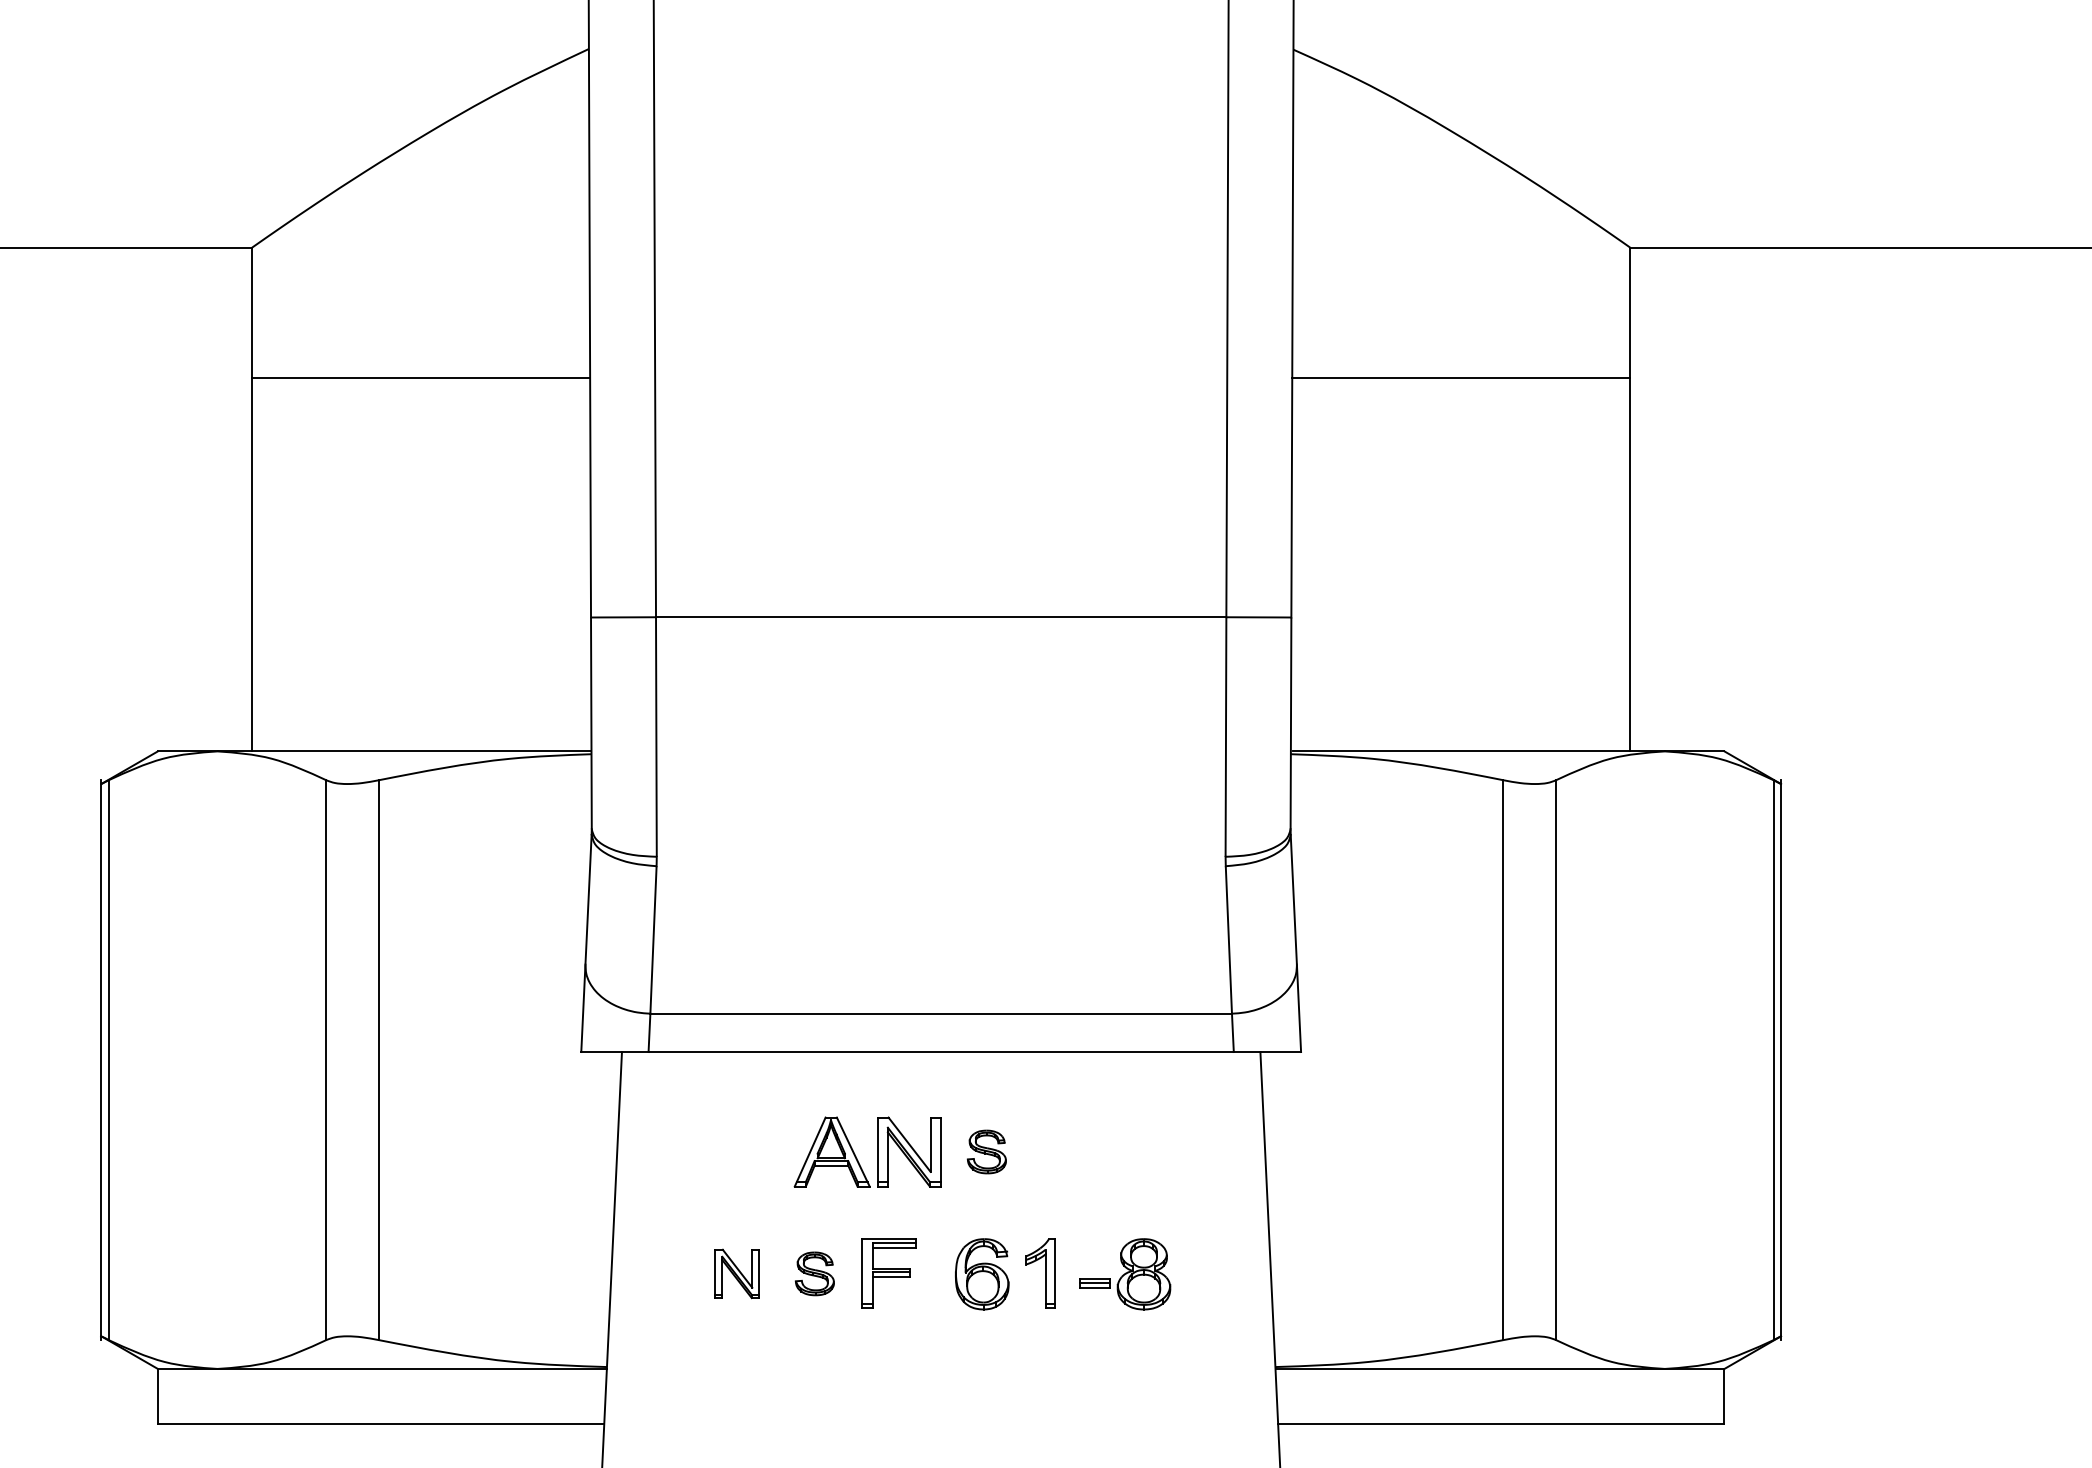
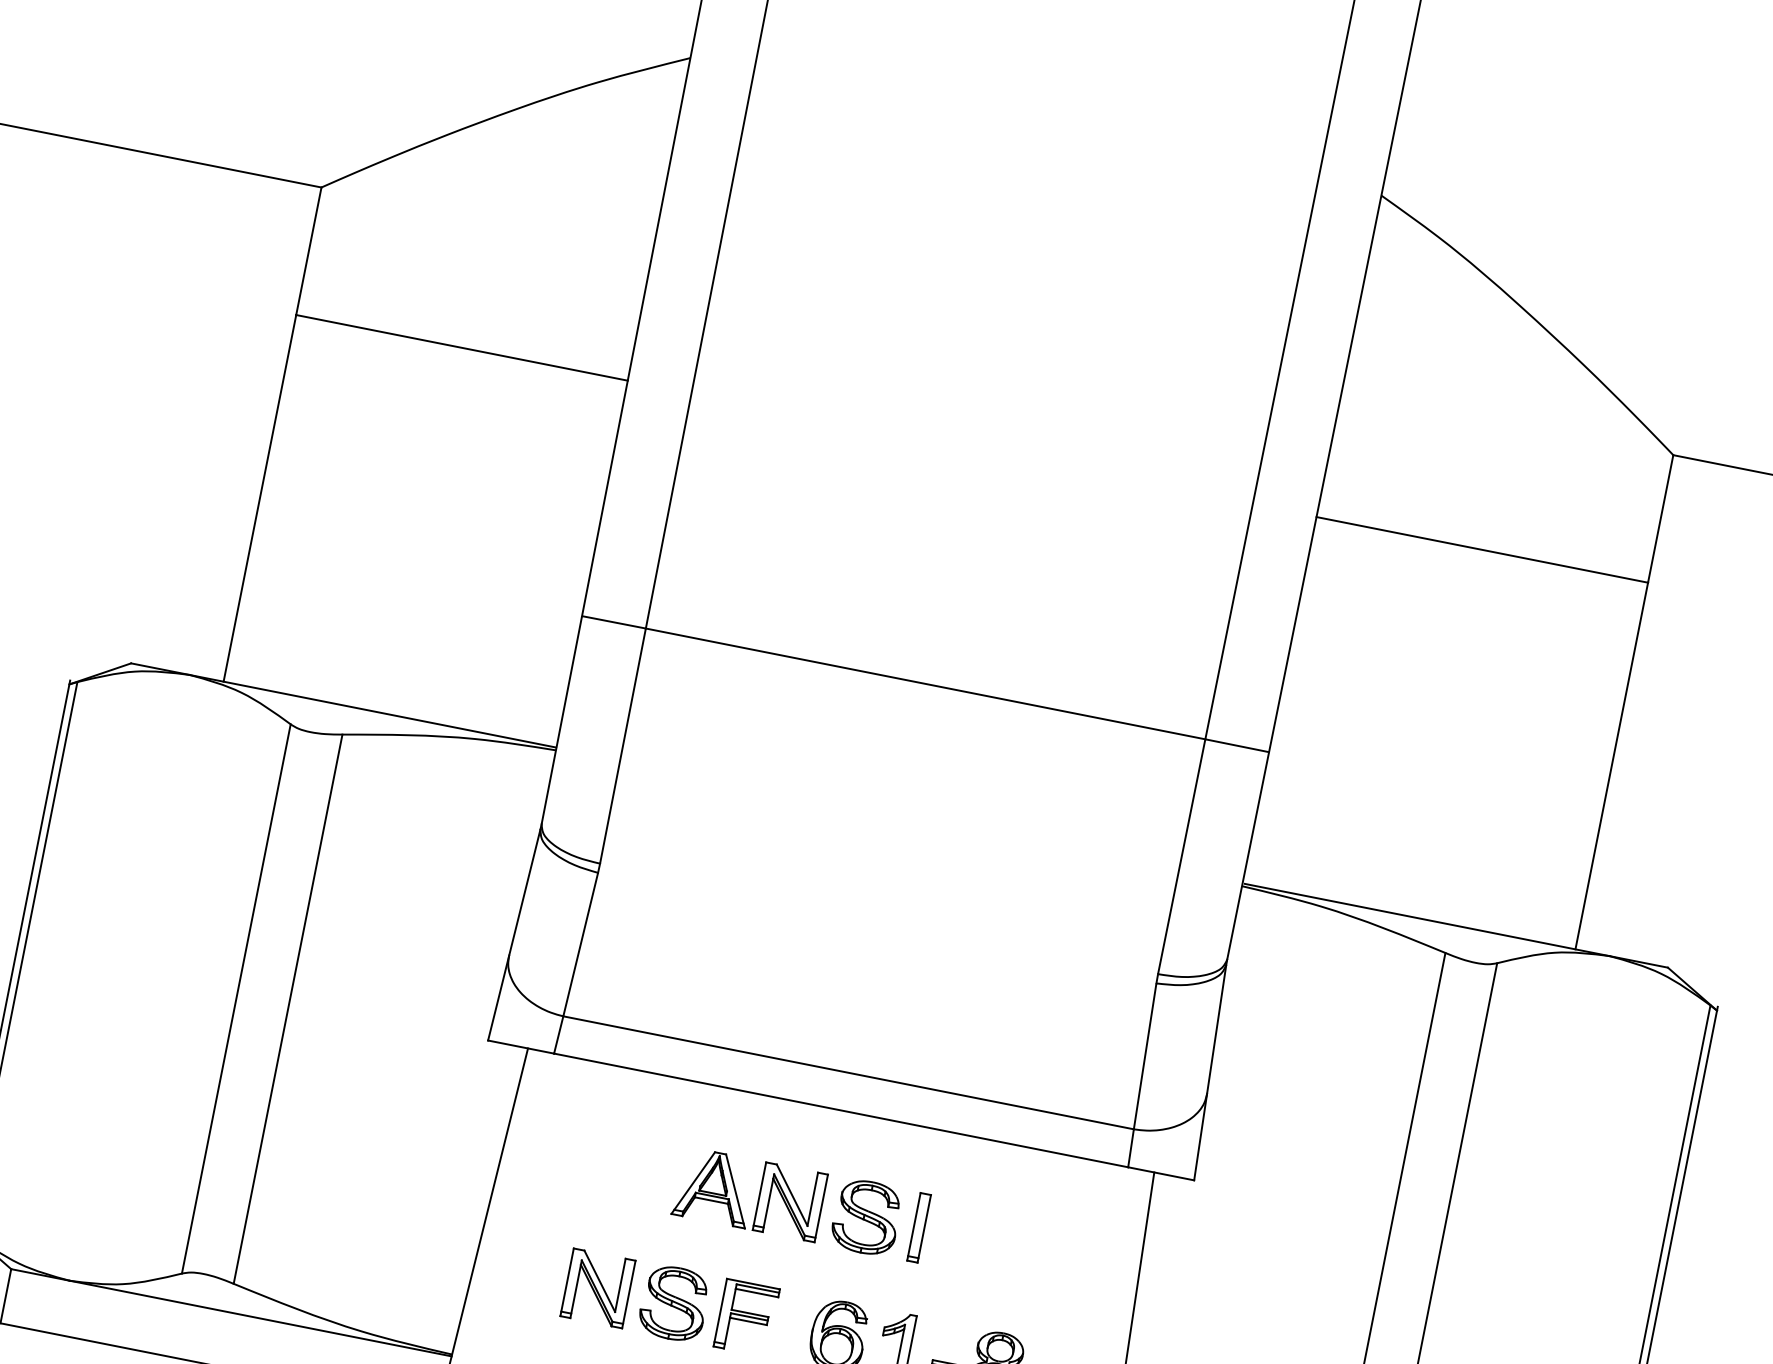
part: (986, 1151) -> (866, 1216), size x1.67
part: (1040, 1152) -> (919, 1228), added
part: (737, 1273) -> (598, 1288), size x1.43
part: (814, 1273) -> (673, 1303), size x1.67

